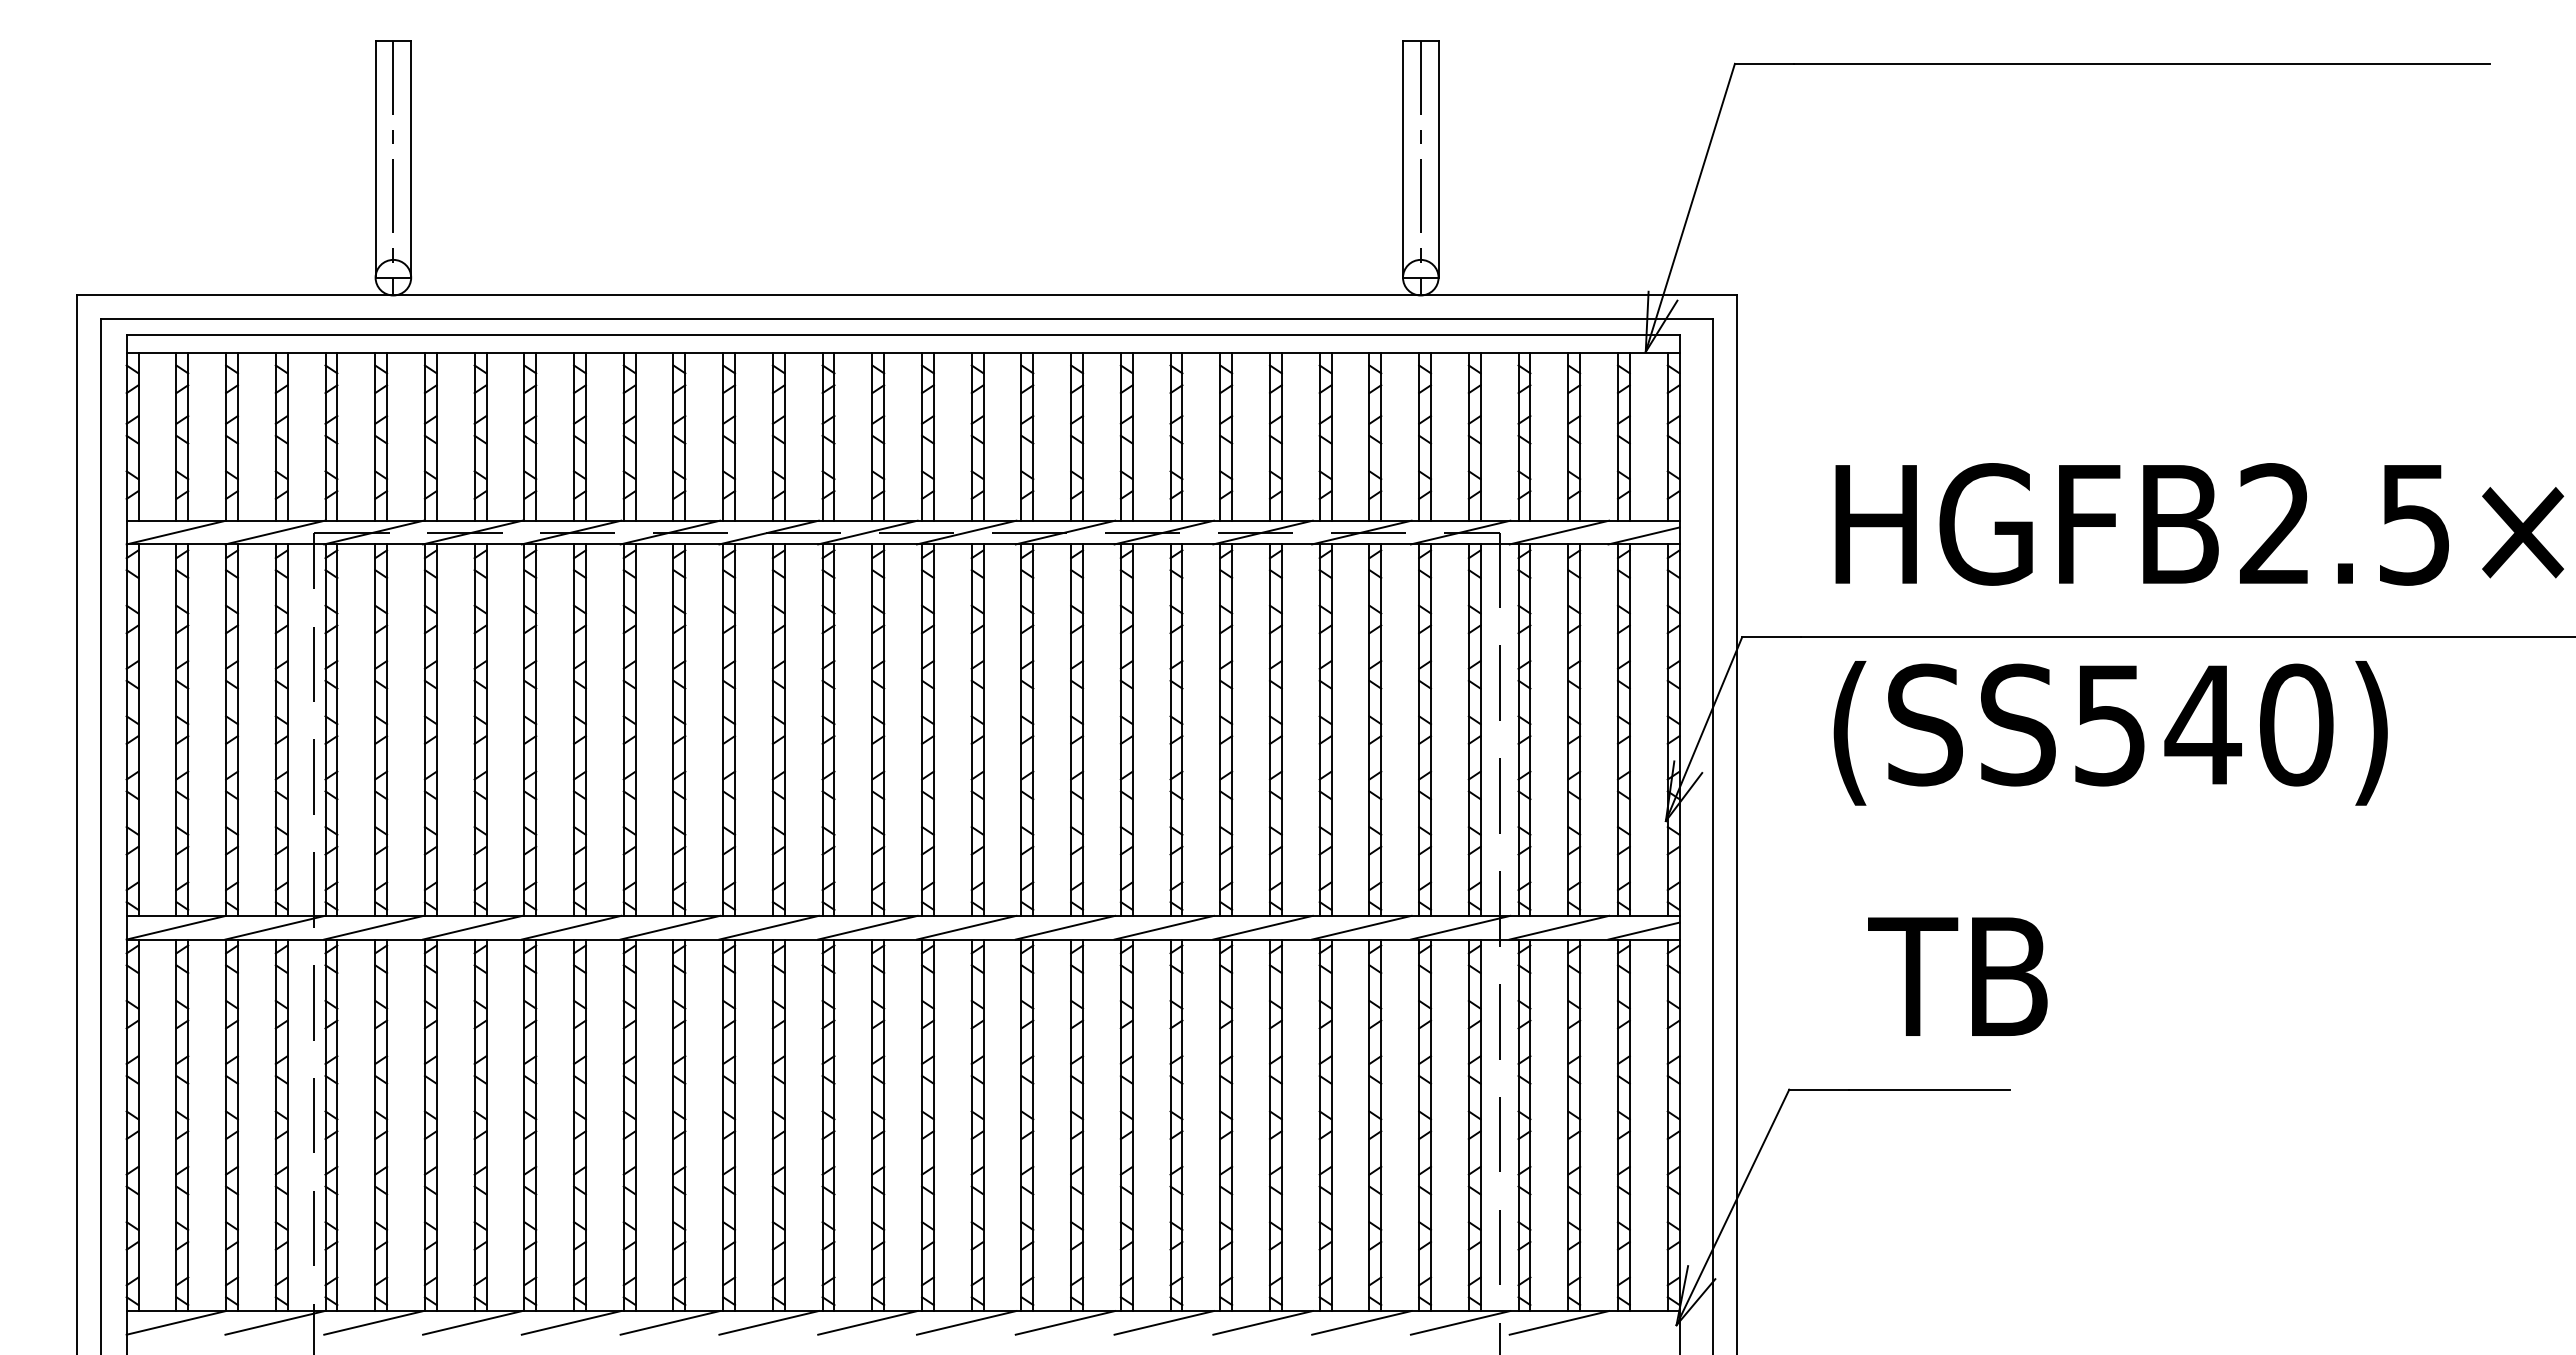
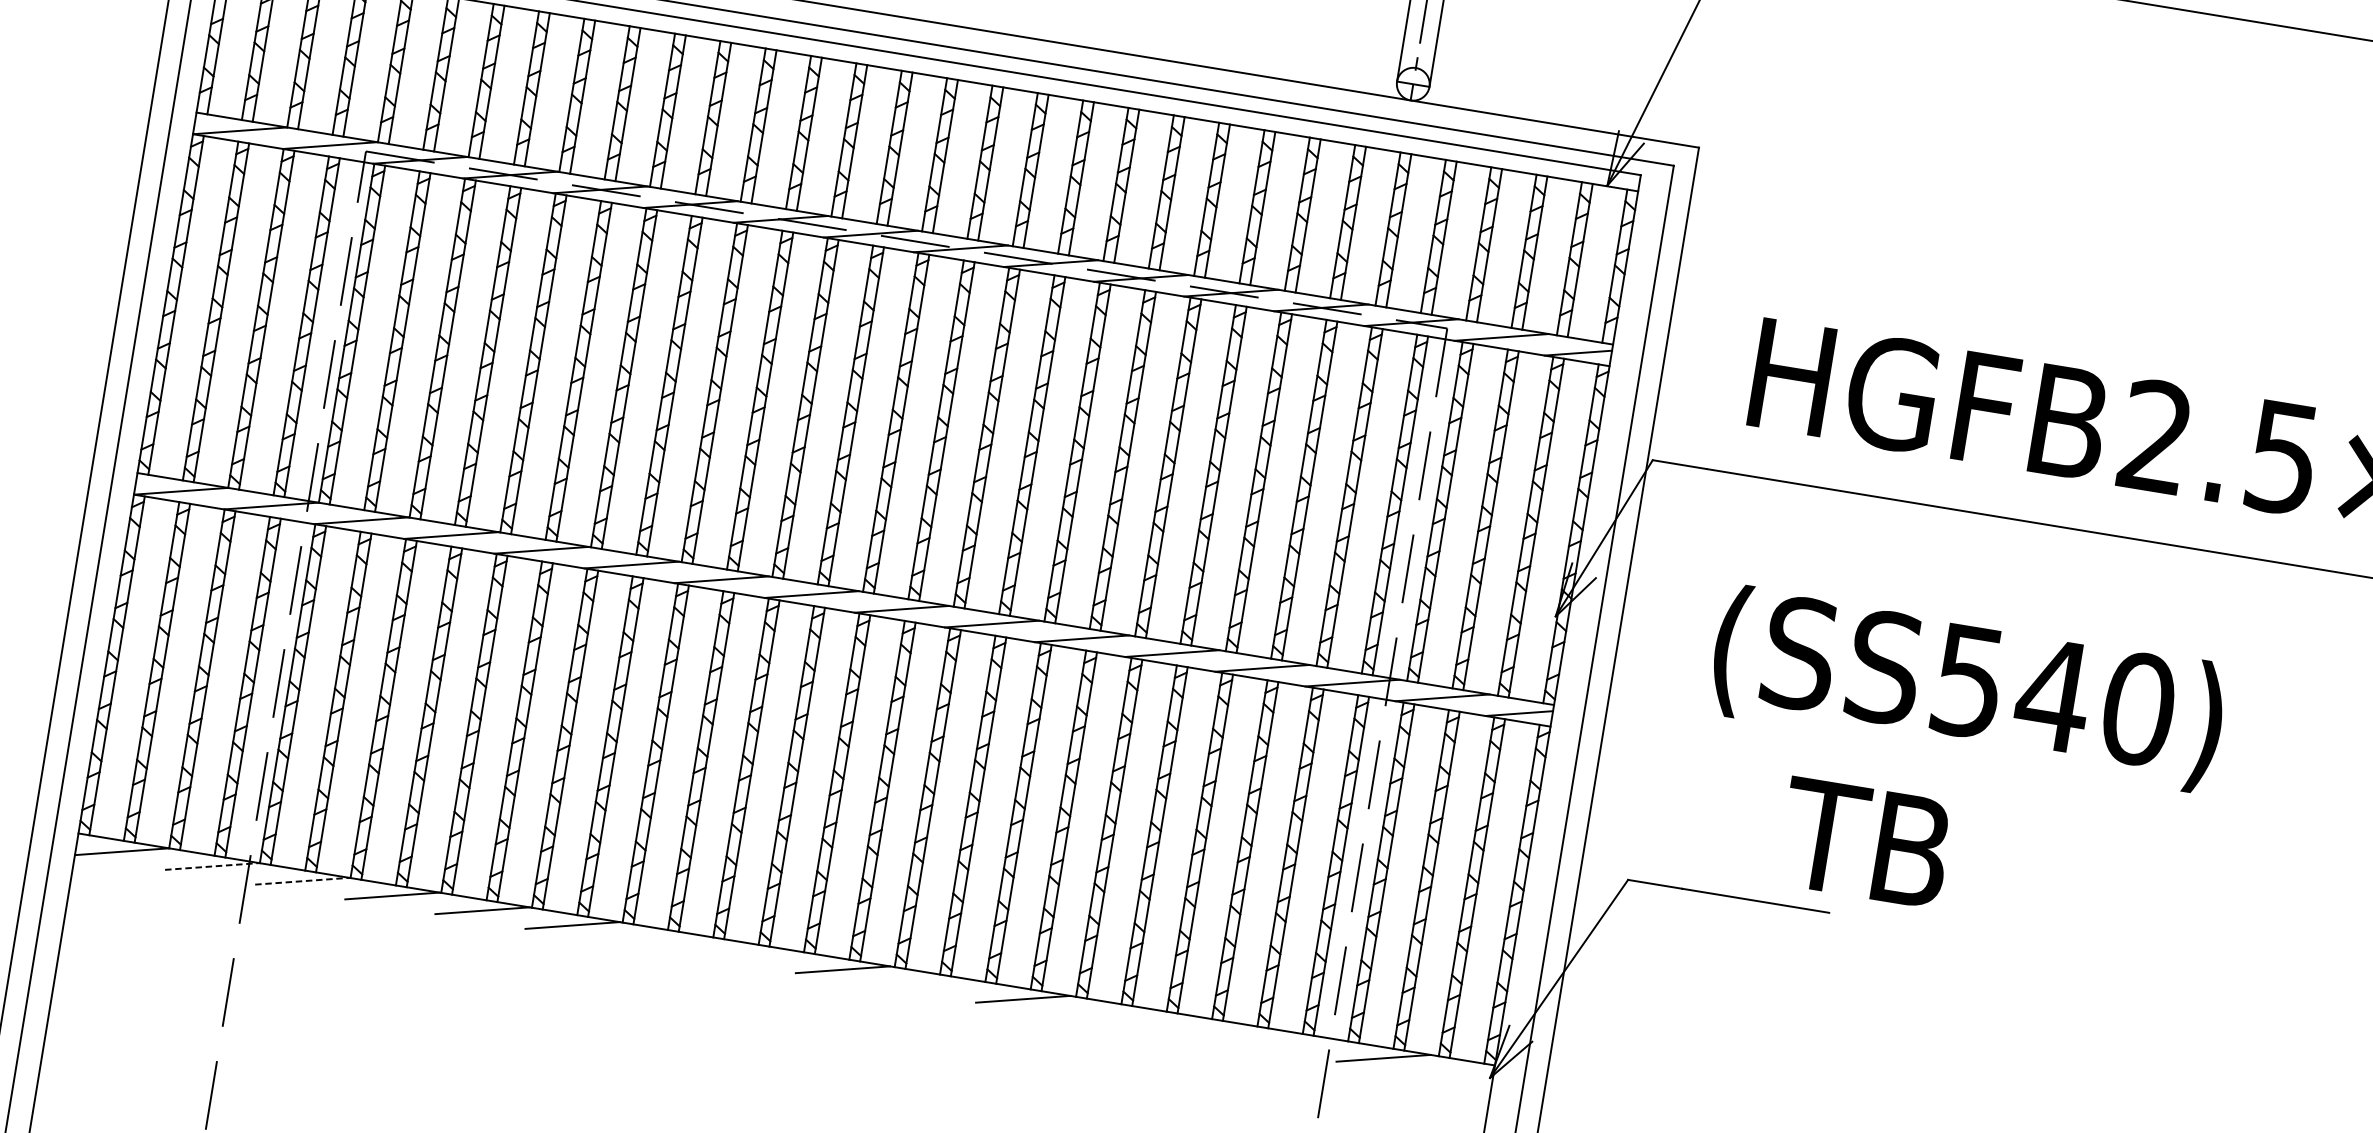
text: (2110, 733) -> (1967, 689), moved
text: (1957, 976) -> (1864, 842), moved
line: (275, 1322) -> (212, 866), solid -> dashed
line: (374, 1322) -> (302, 880), solid -> dashed
line: (768, 1322) -> (662, 939), removed
line: (867, 1322) -> (752, 954), removed
line: (1065, 1322) -> (933, 984), removed
line: (1262, 1322) -> (1112, 1013), removed
line: (1361, 1322) -> (1203, 1028), removed
line: (1460, 1322) -> (1293, 1043), removed

